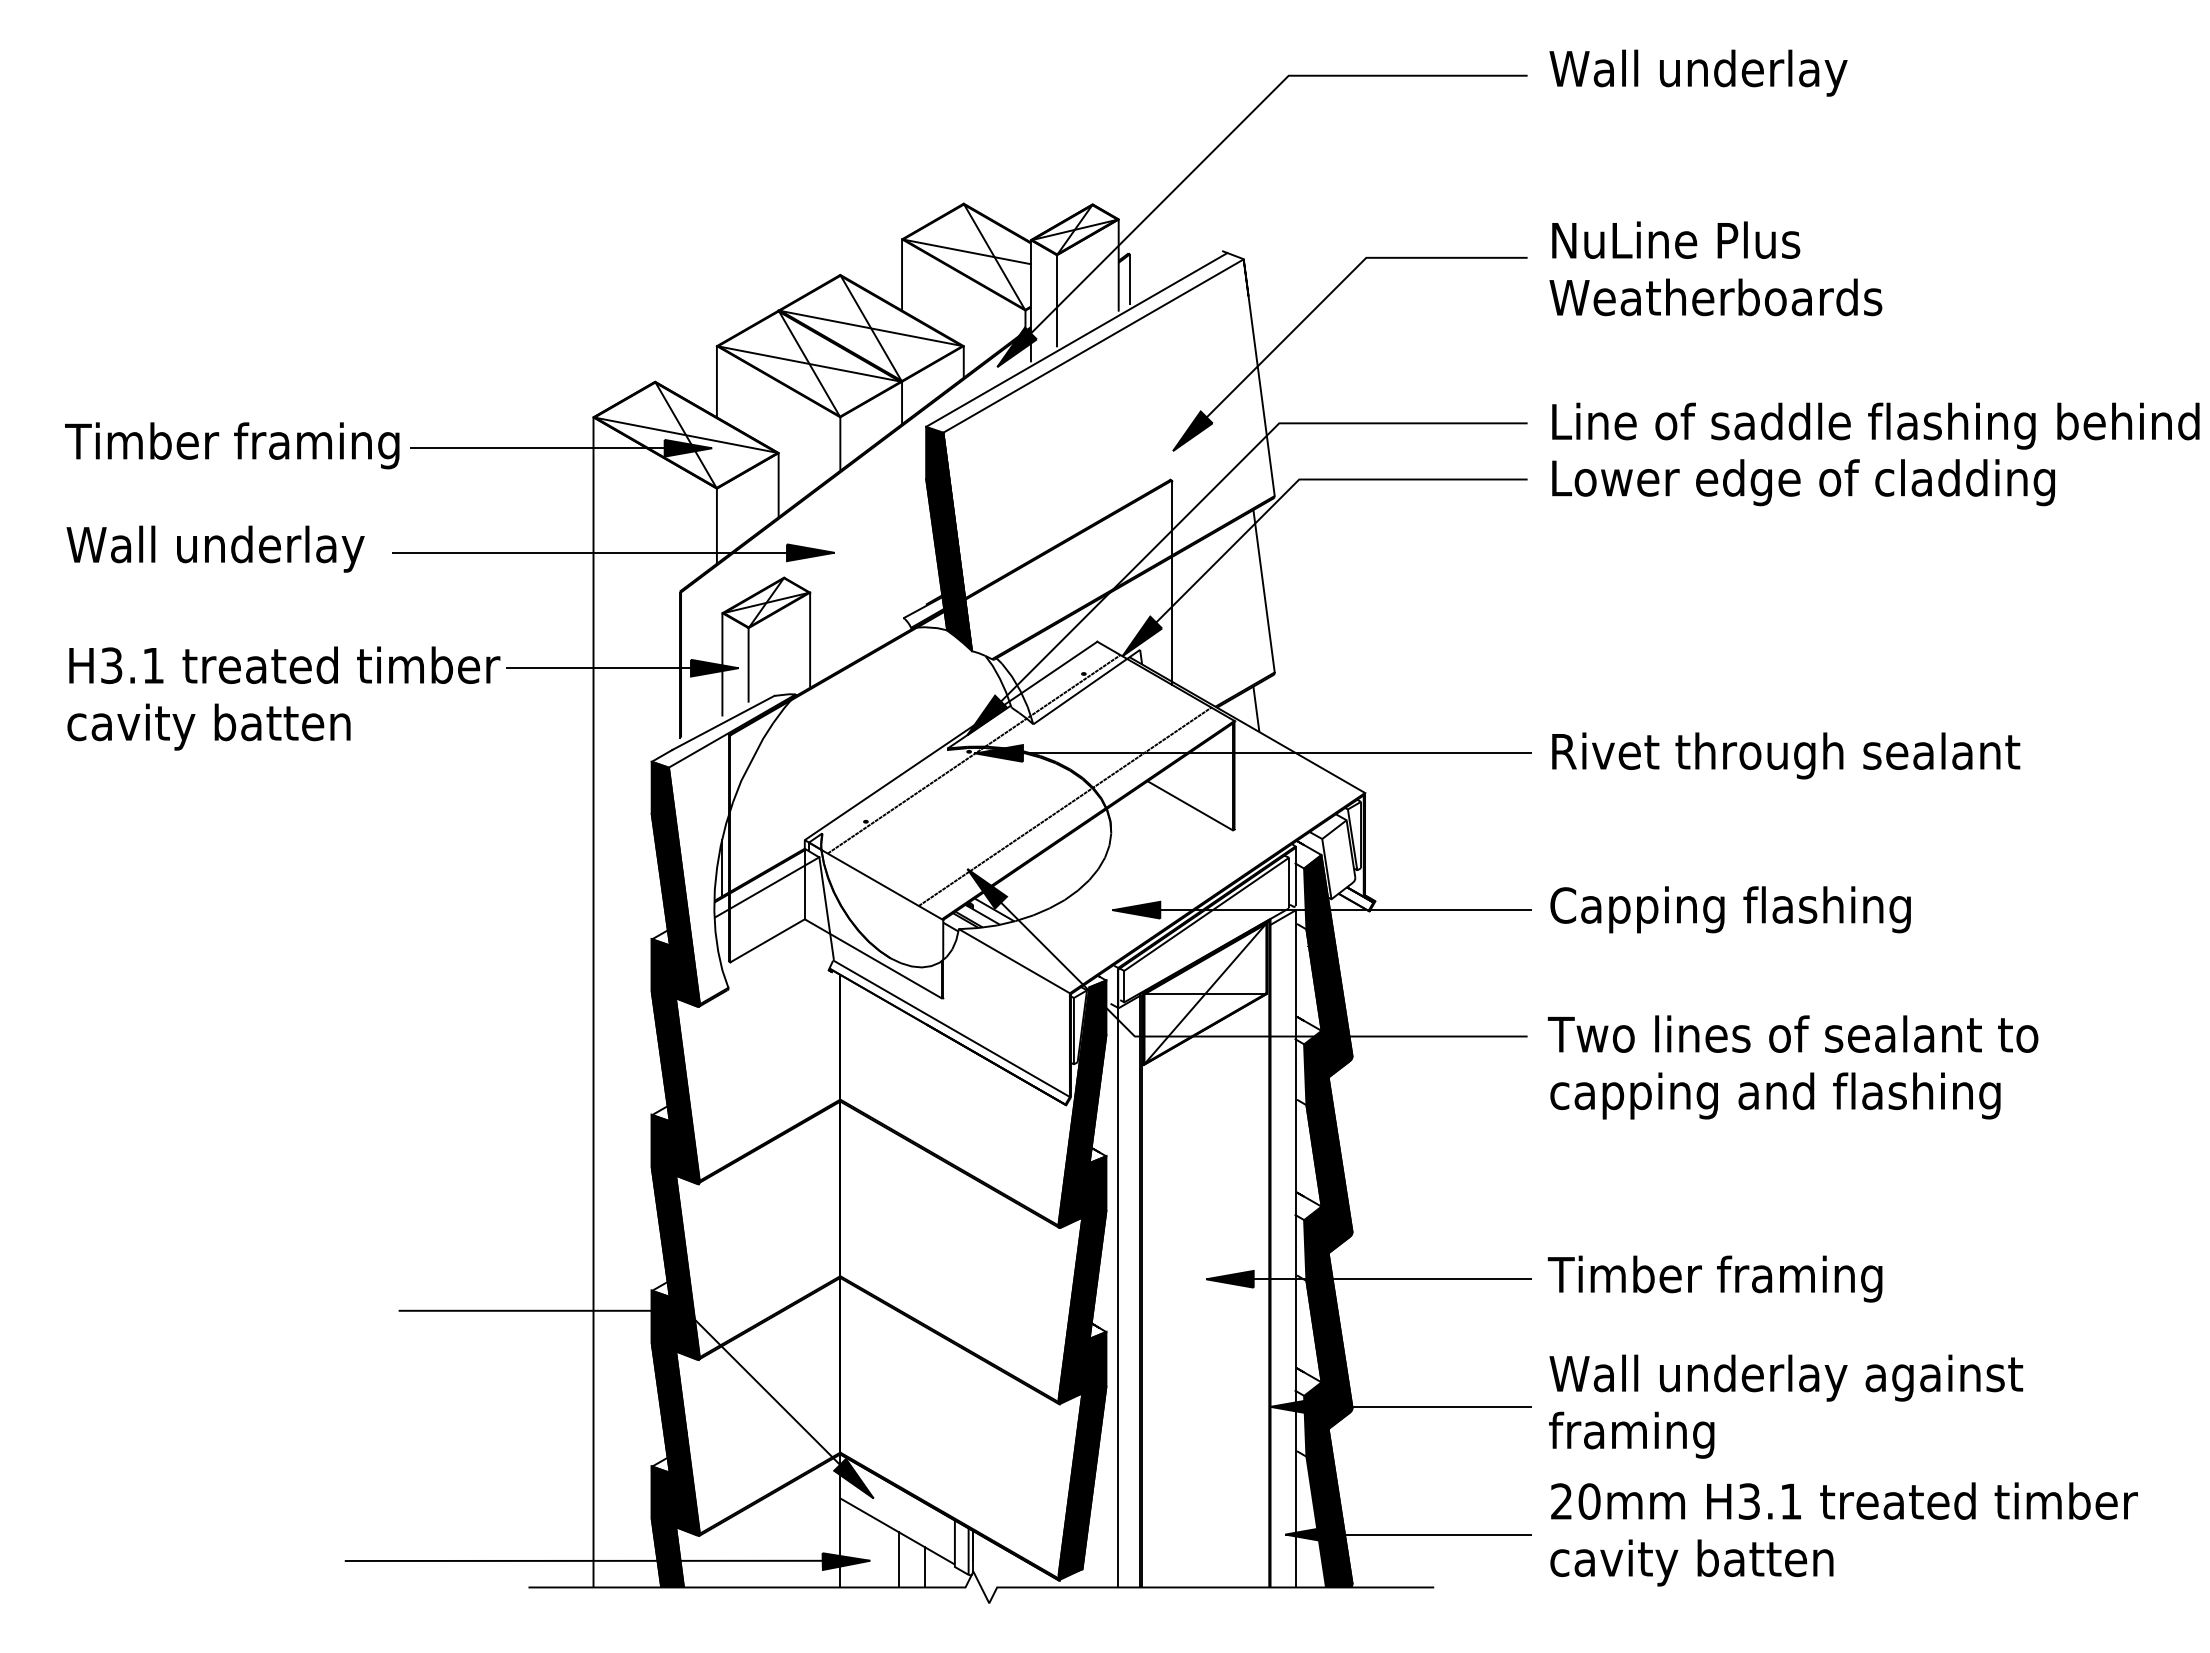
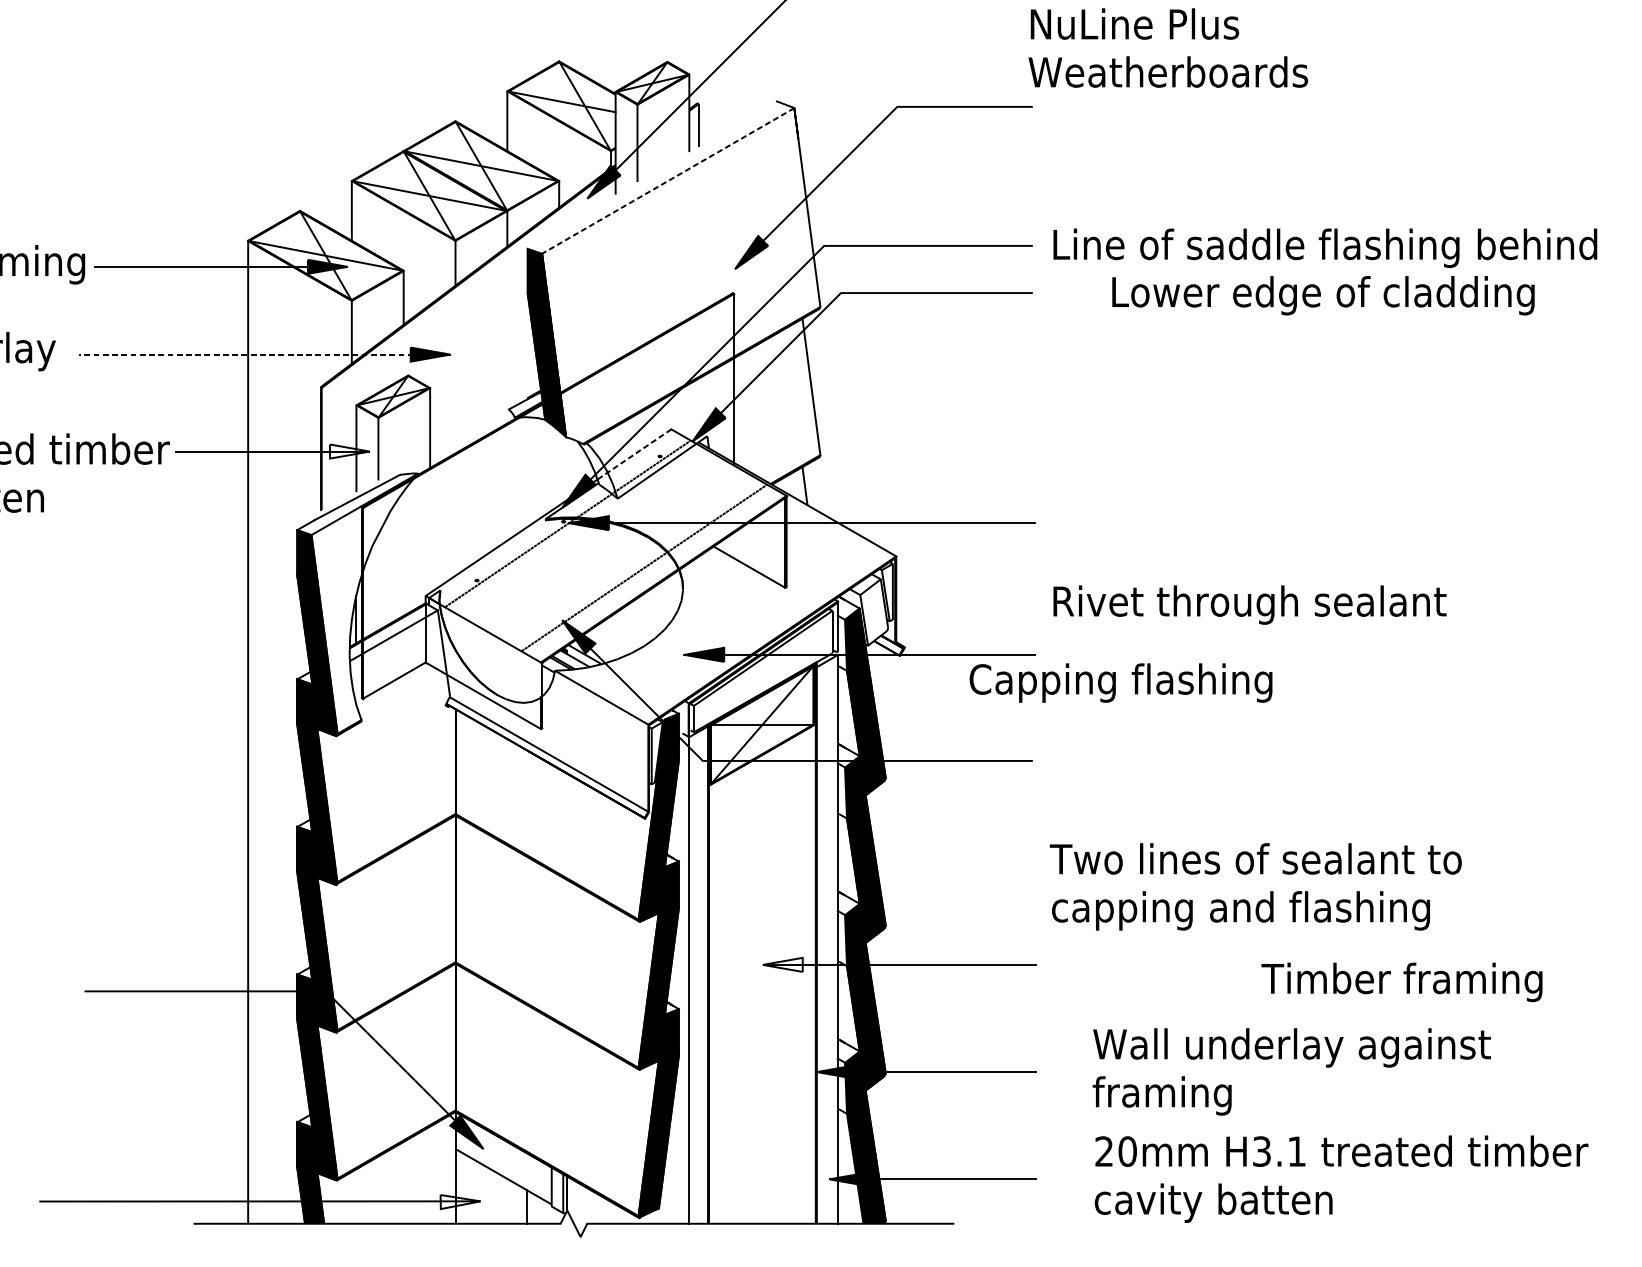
text: (1715, 268) -> (1167, 47), moved
line: (1076, 339) -> (653, 175), removed
line: (1093, 346) -> (668, 181), solid -> dashed
text: (1803, 482) -> (1323, 295), moved
line: (612, 552) -> (264, 354), solid -> dashed
fill: (714, 667) -> (349, 450), removed
line: (1052, 671) -> (633, 454), solid -> dashed
text: (1786, 755) -> (1250, 604), moved
text: (1730, 909) -> (1120, 682), moved
text: (1792, 1067) -> (1255, 886), moved
fill: (1229, 1278) -> (782, 964), removed
text: (1714, 1278) -> (1401, 981), moved
text: (1786, 1406) -> (1292, 1071), moved
text: (1843, 1534) -> (1341, 1179), moved
line: (899, 1559) -> (505, 1200), removed
fill: (846, 1561) -> (460, 1201), removed

